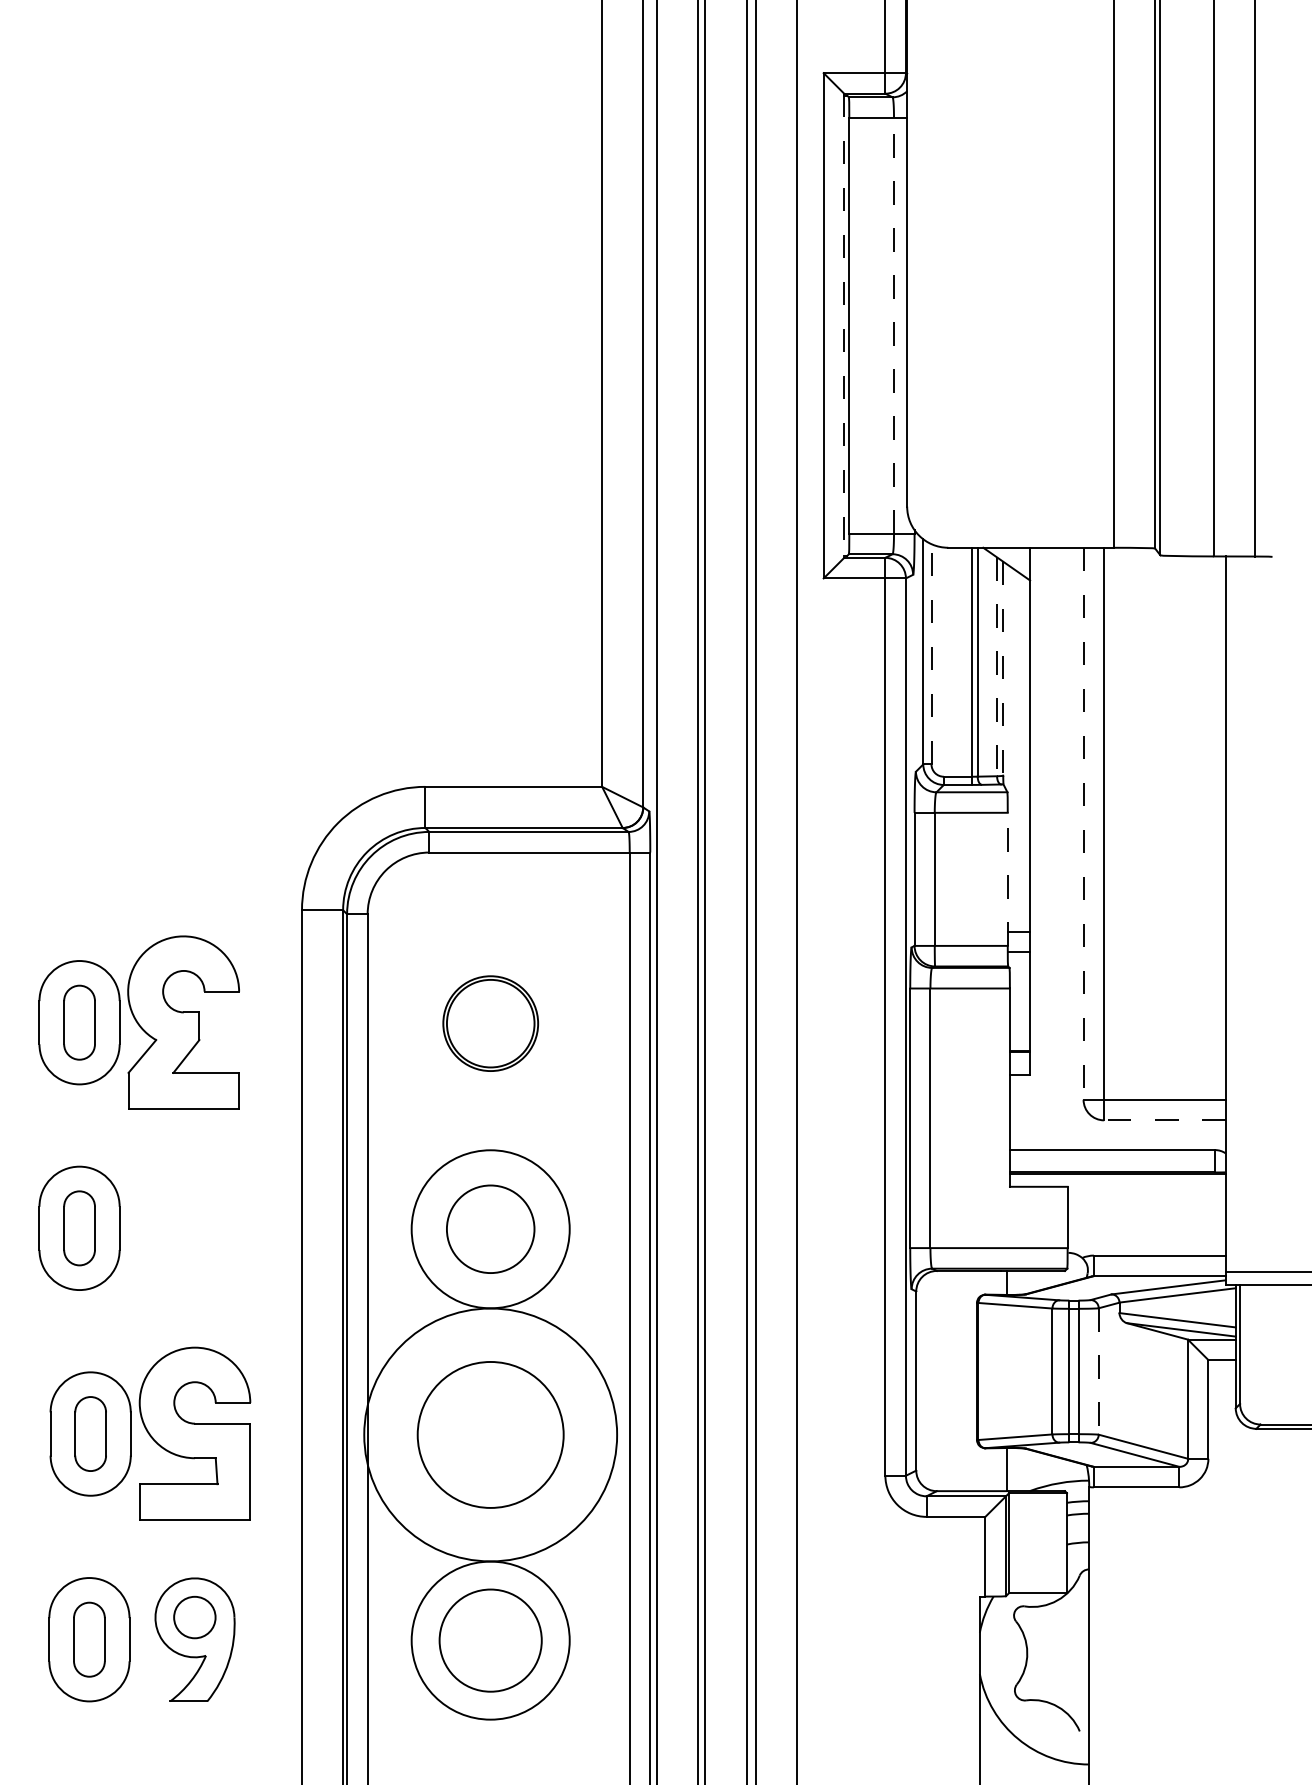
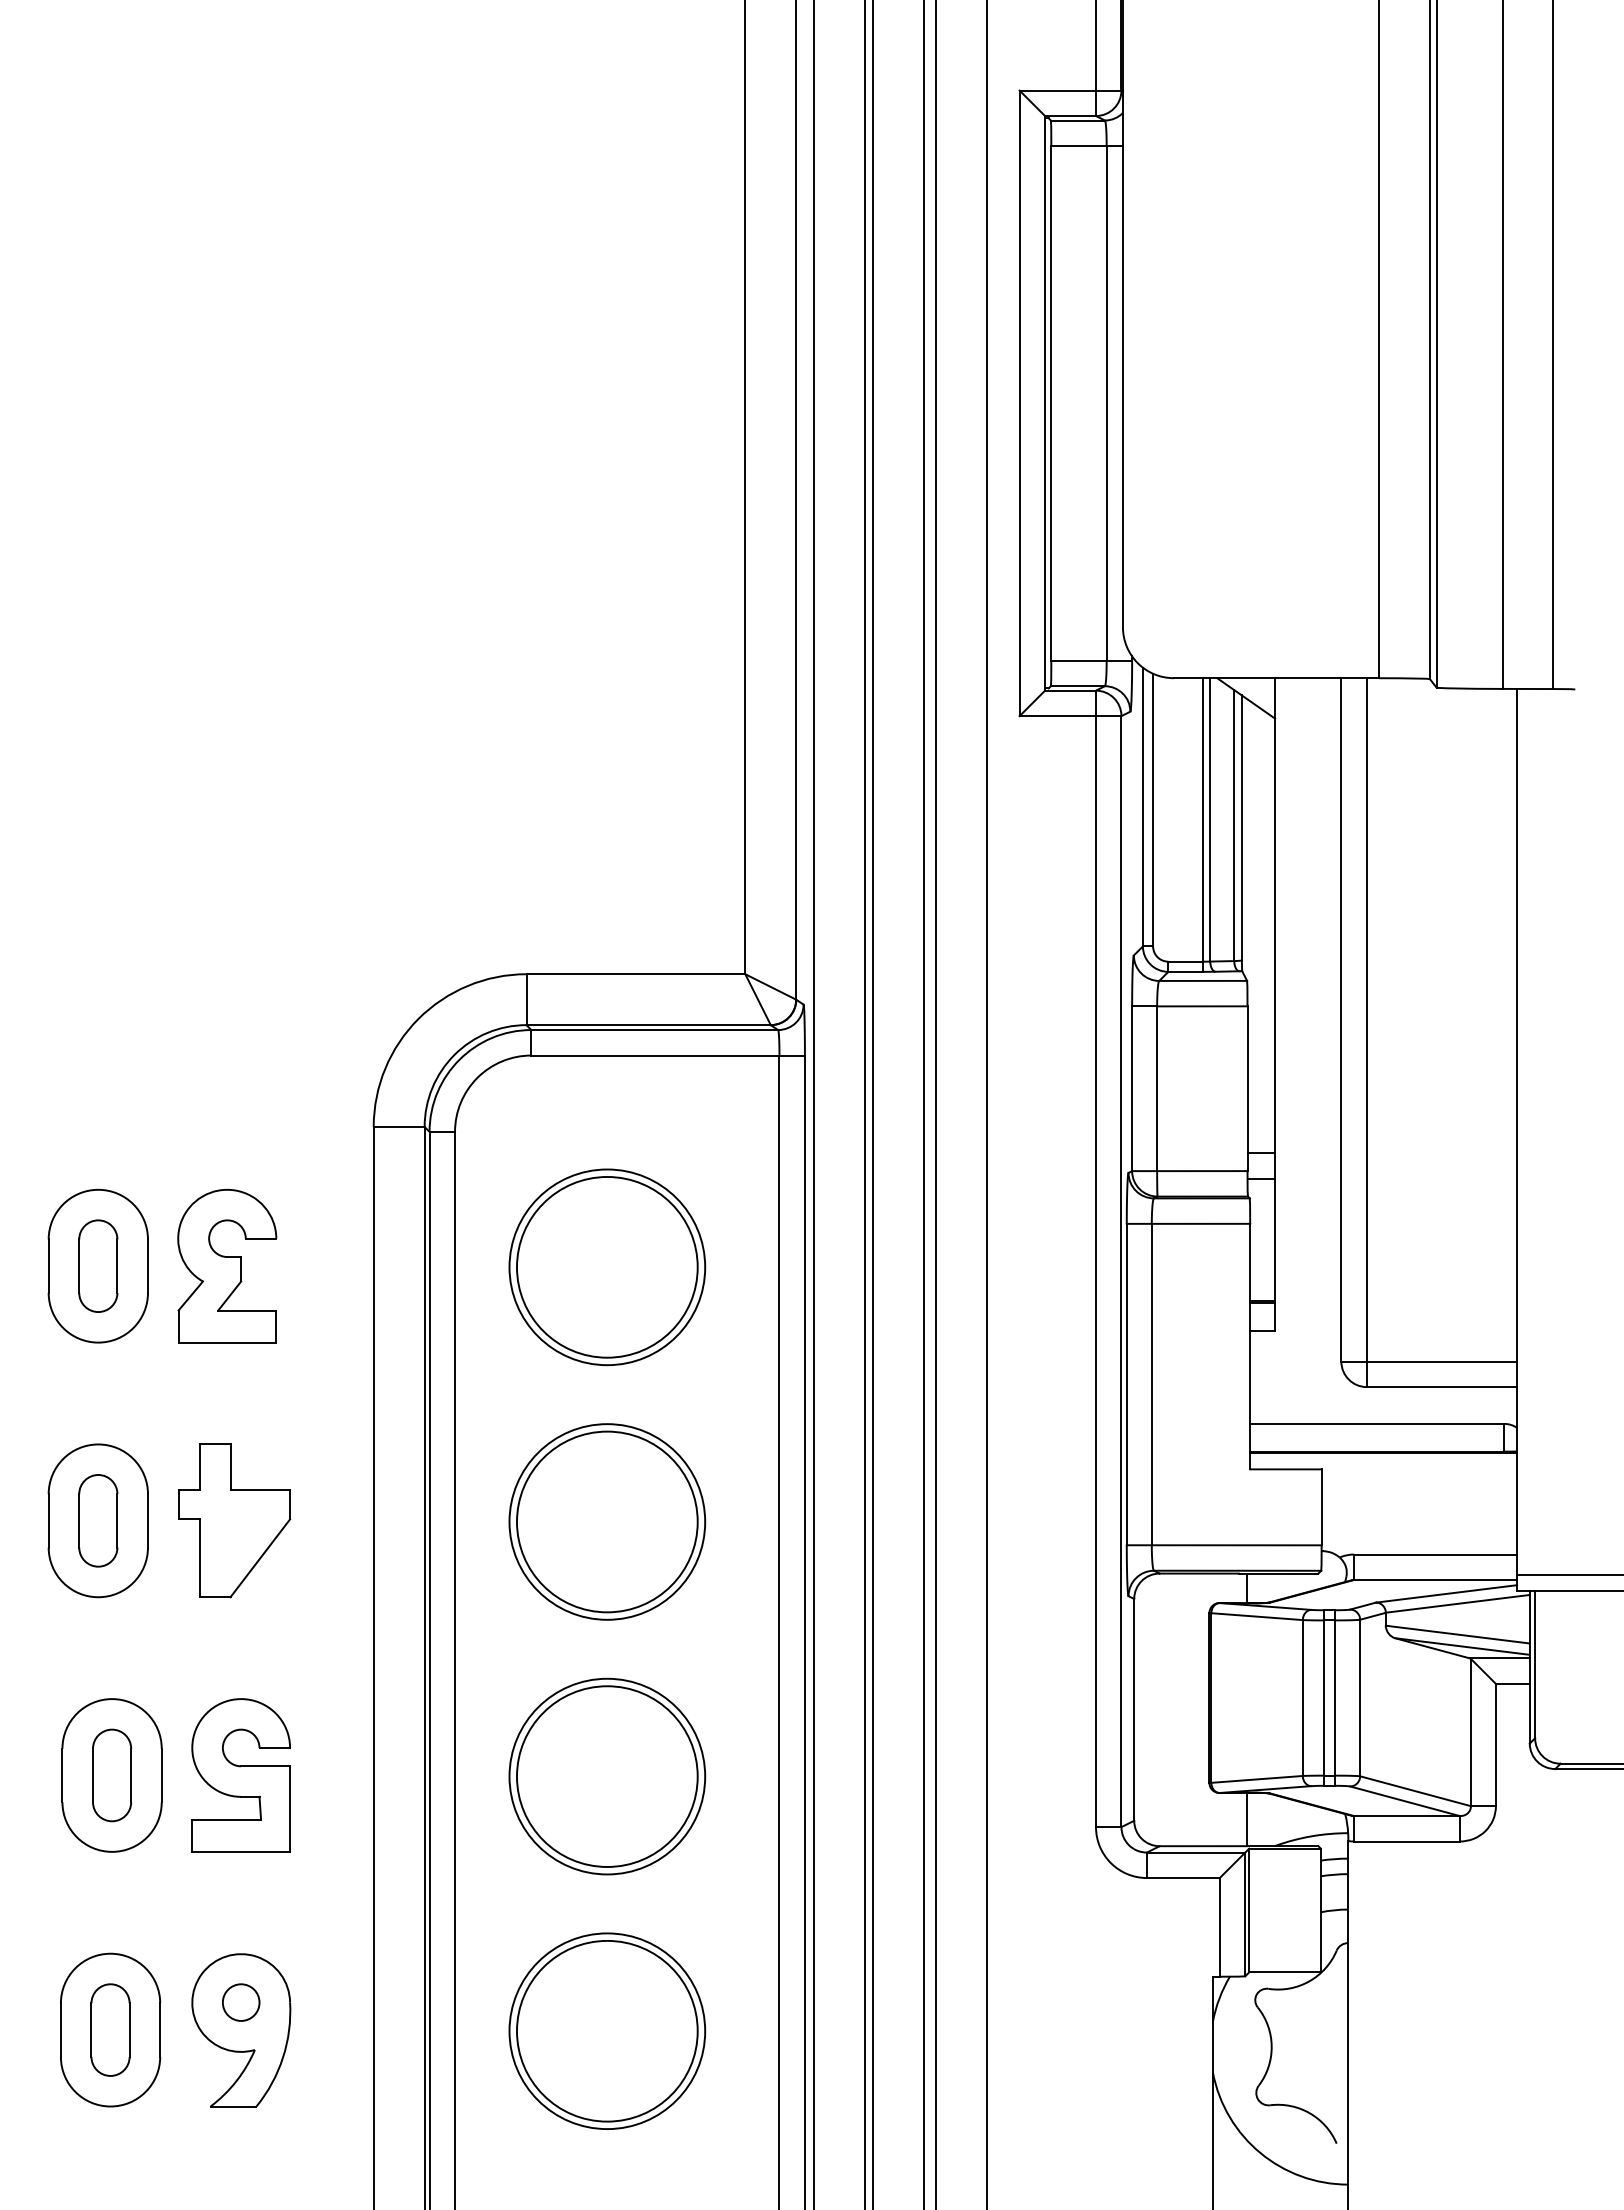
line: (844, 325) -> (1045, 403), dashed -> solid
line: (893, 325) -> (1106, 402), dashed -> solid
line: (931, 653) -> (1153, 809), dashed -> solid
line: (997, 667) -> (1234, 826), dashed -> solid
line: (1002, 669) -> (1241, 828), dashed -> solid
line: (1083, 823) -> (1341, 1019), dashed -> solid
line: (1007, 879) -> (1247, 1088), dashed -> solid
part: (183, 1022) -> (227, 1265), size x0.71
part: (490, 1023) -> (607, 1267), size x1.67
line: (1164, 1120) -> (1441, 1387), dashed -> solid
part: (189, 1228) -> (234, 1520), added
circle: (490, 1228) -> (606, 1521), size x1.67
line: (1099, 1371) -> (1360, 1698), dashed -> solid
part: (194, 1434) -> (240, 1775), size x0.71
circle: (490, 1434) -> (607, 1776), size x0.62
circle: (195, 1617) -> (241, 2002), size x0.71
circle: (490, 1640) -> (606, 2030), size x1.43

